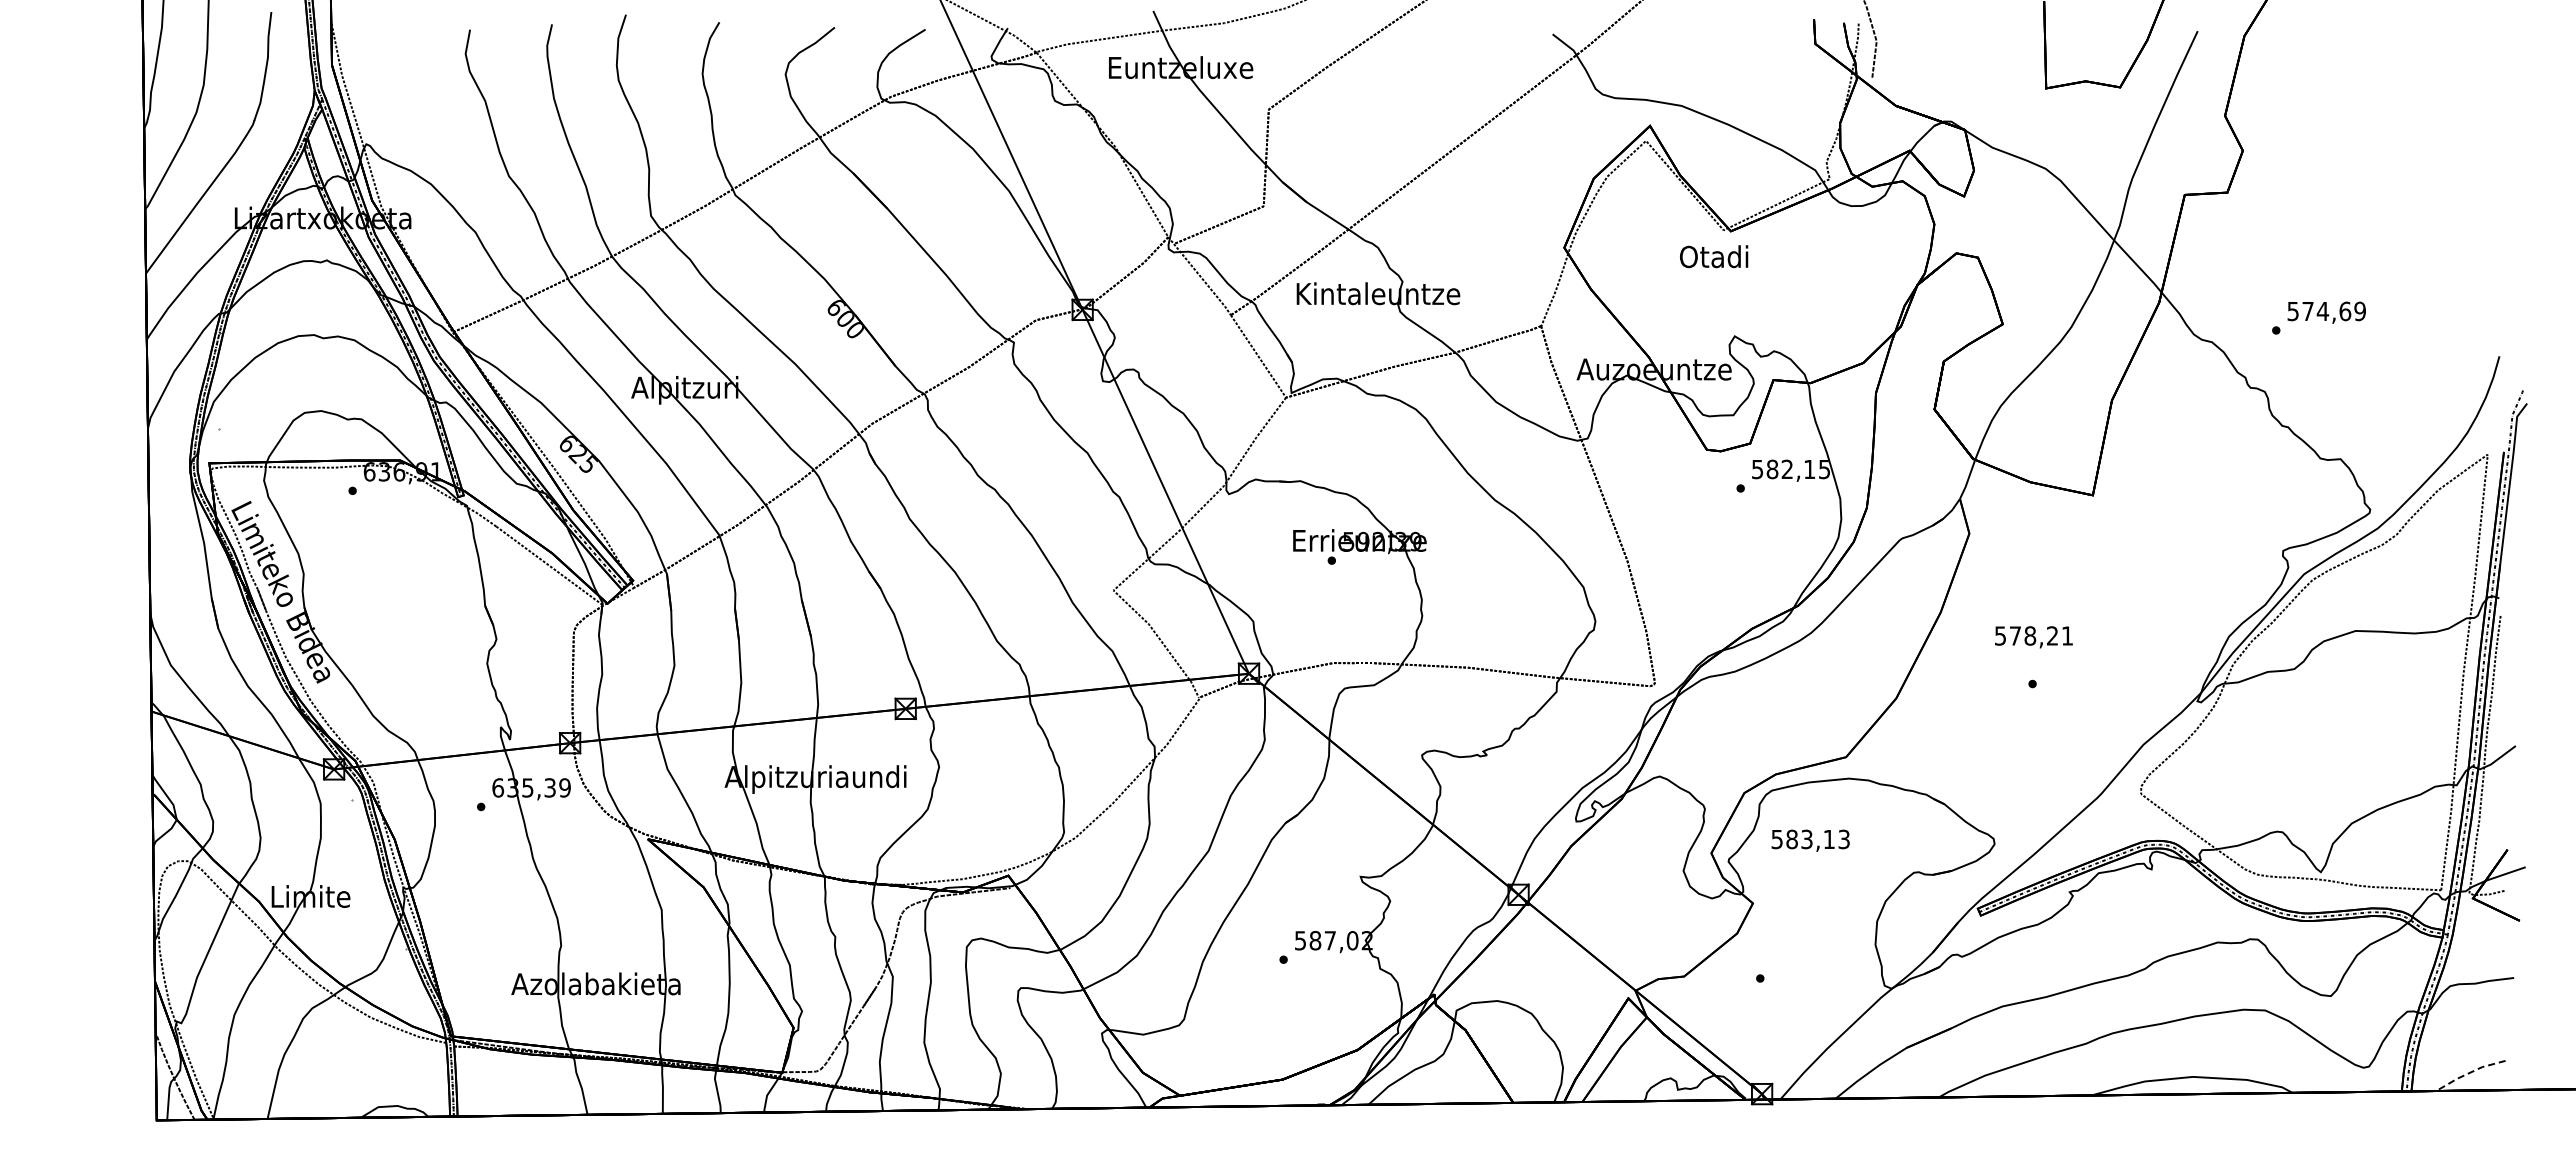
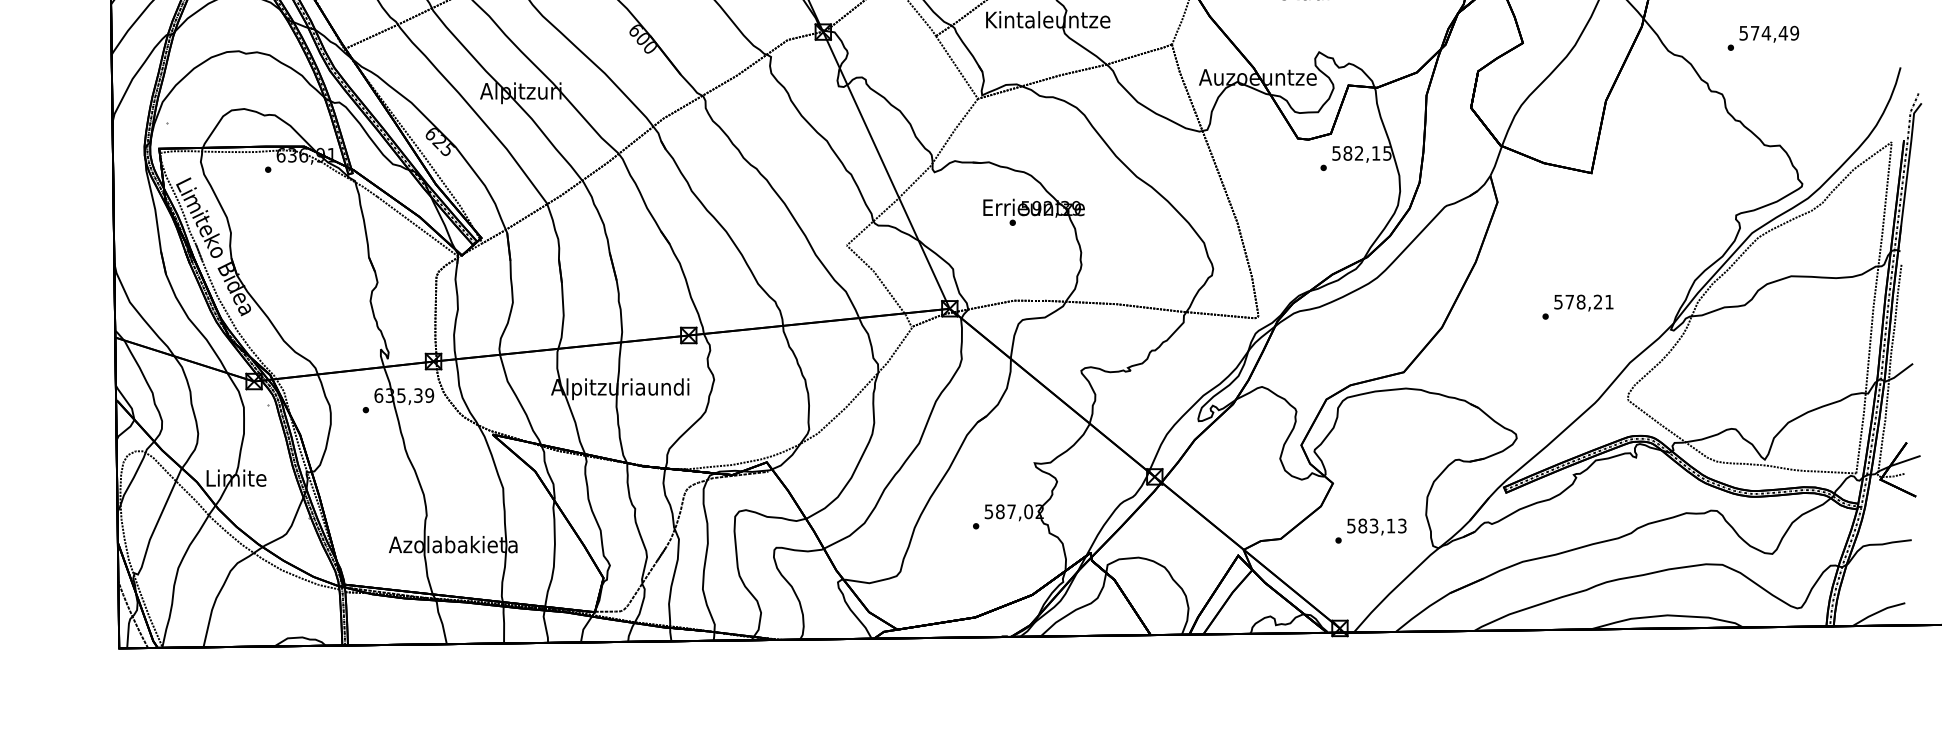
text: (2345, 311) -> (1783, 33), 574,69 -> 574,49
text: (2033, 637) -> (1583, 303), moved
text: (1810, 840) -> (1376, 526), moved
line: (2469, 1073) -> (1877, 612), dashed -> solid

